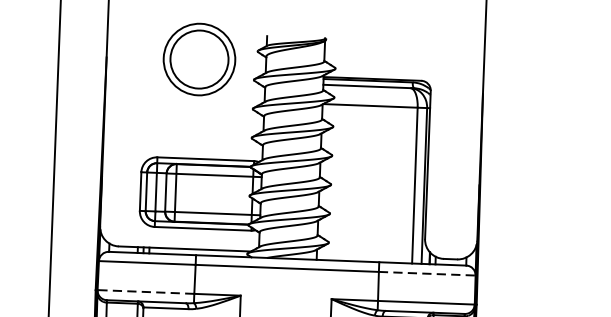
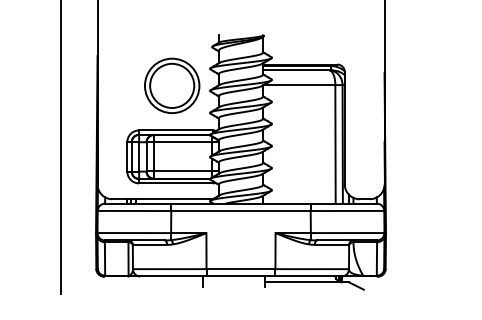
part: (199, 59) -> (172, 85), moved
line: (427, 273) -> (347, 210), dashed -> solid
line: (146, 292) -> (134, 233), dashed -> solid

